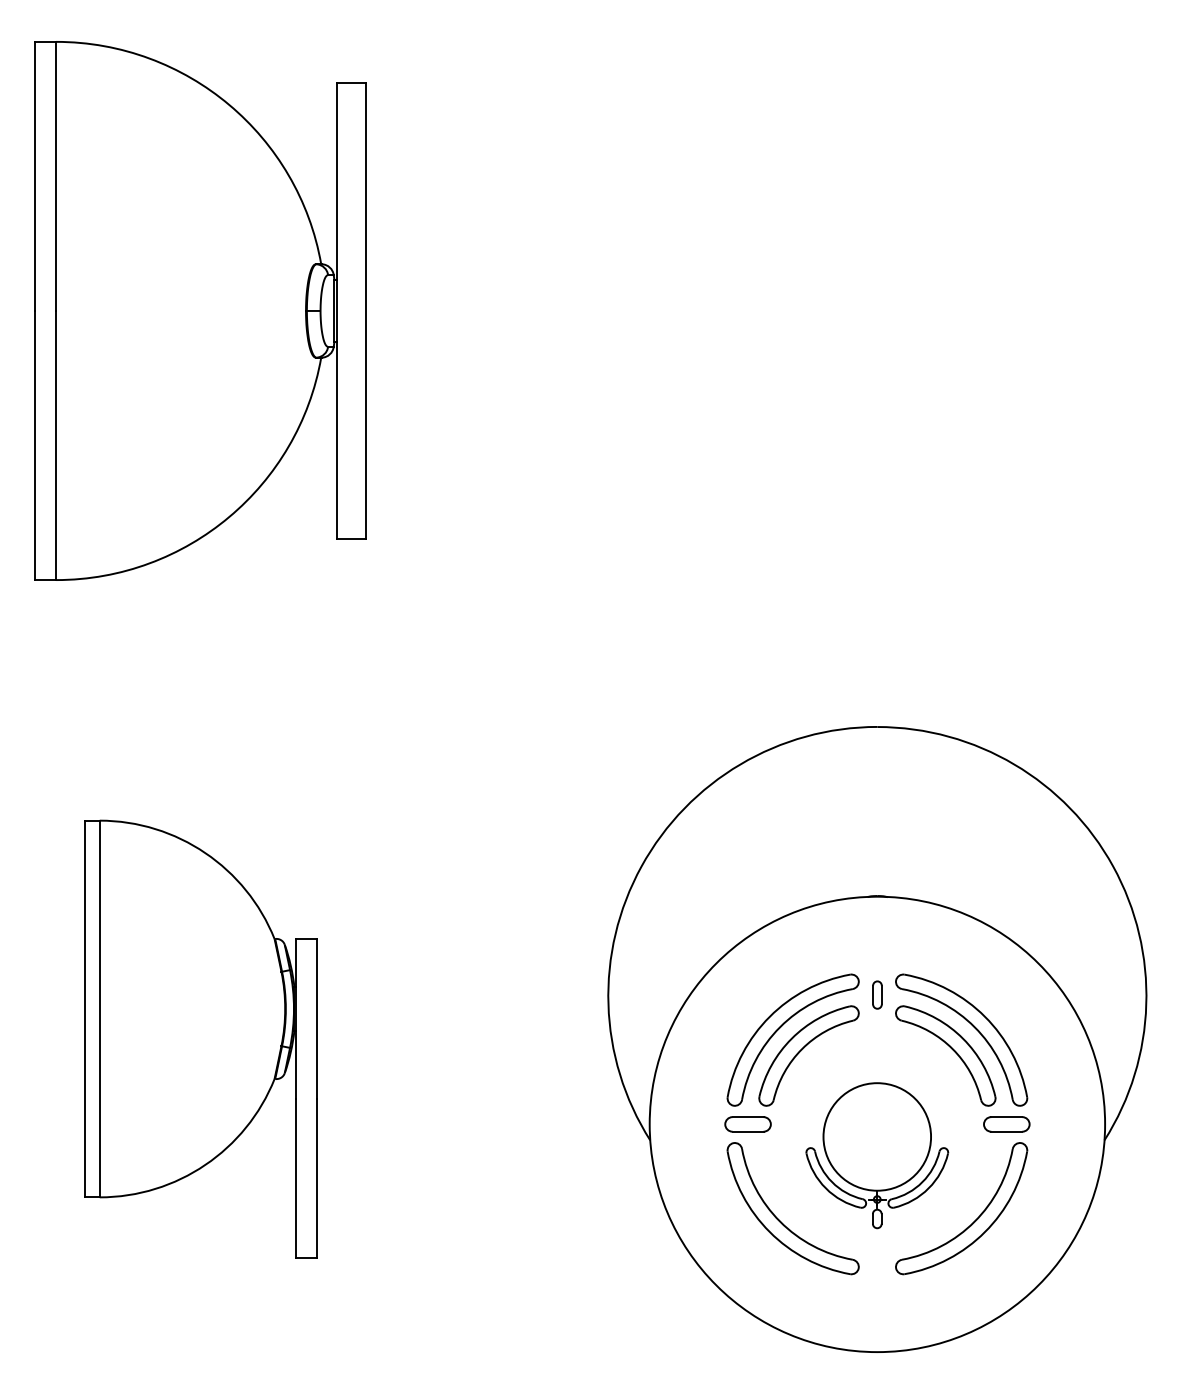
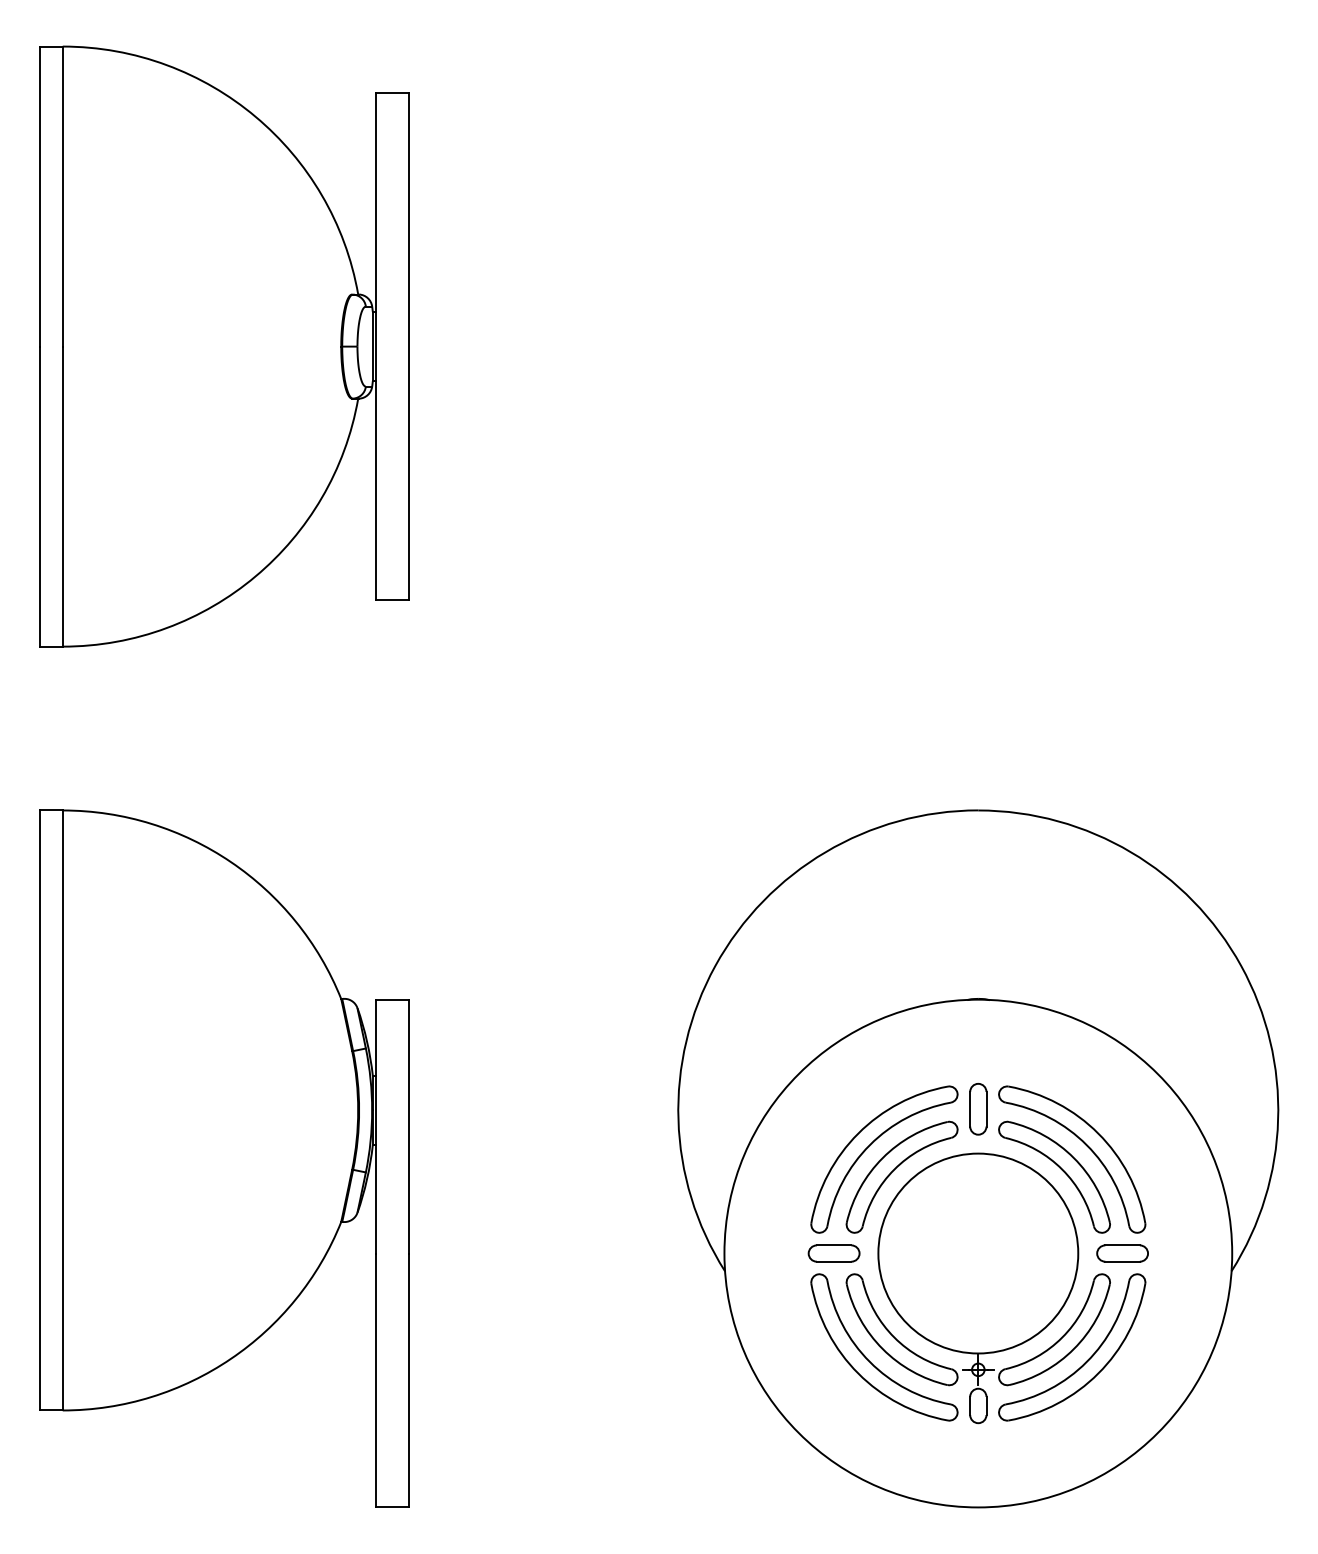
part: (877, 995) -> (978, 1109), size x1.67
part: (201, 1039) -> (224, 1158), size x1.43
part: (876, 1155) -> (977, 1288), size x1.67

